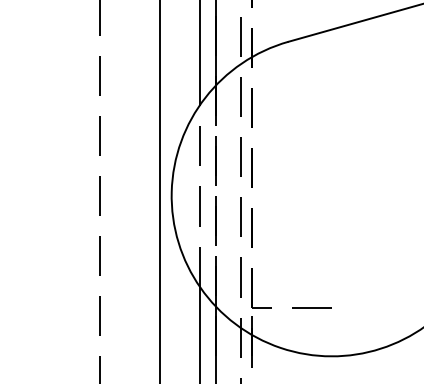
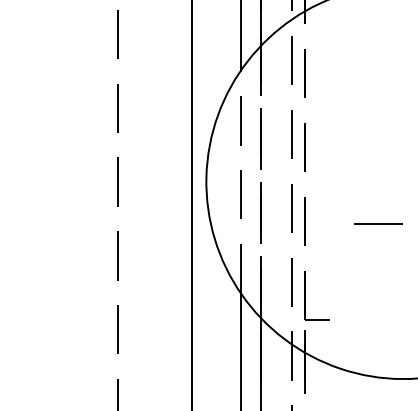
line: (311, 307) -> (378, 223), moved

